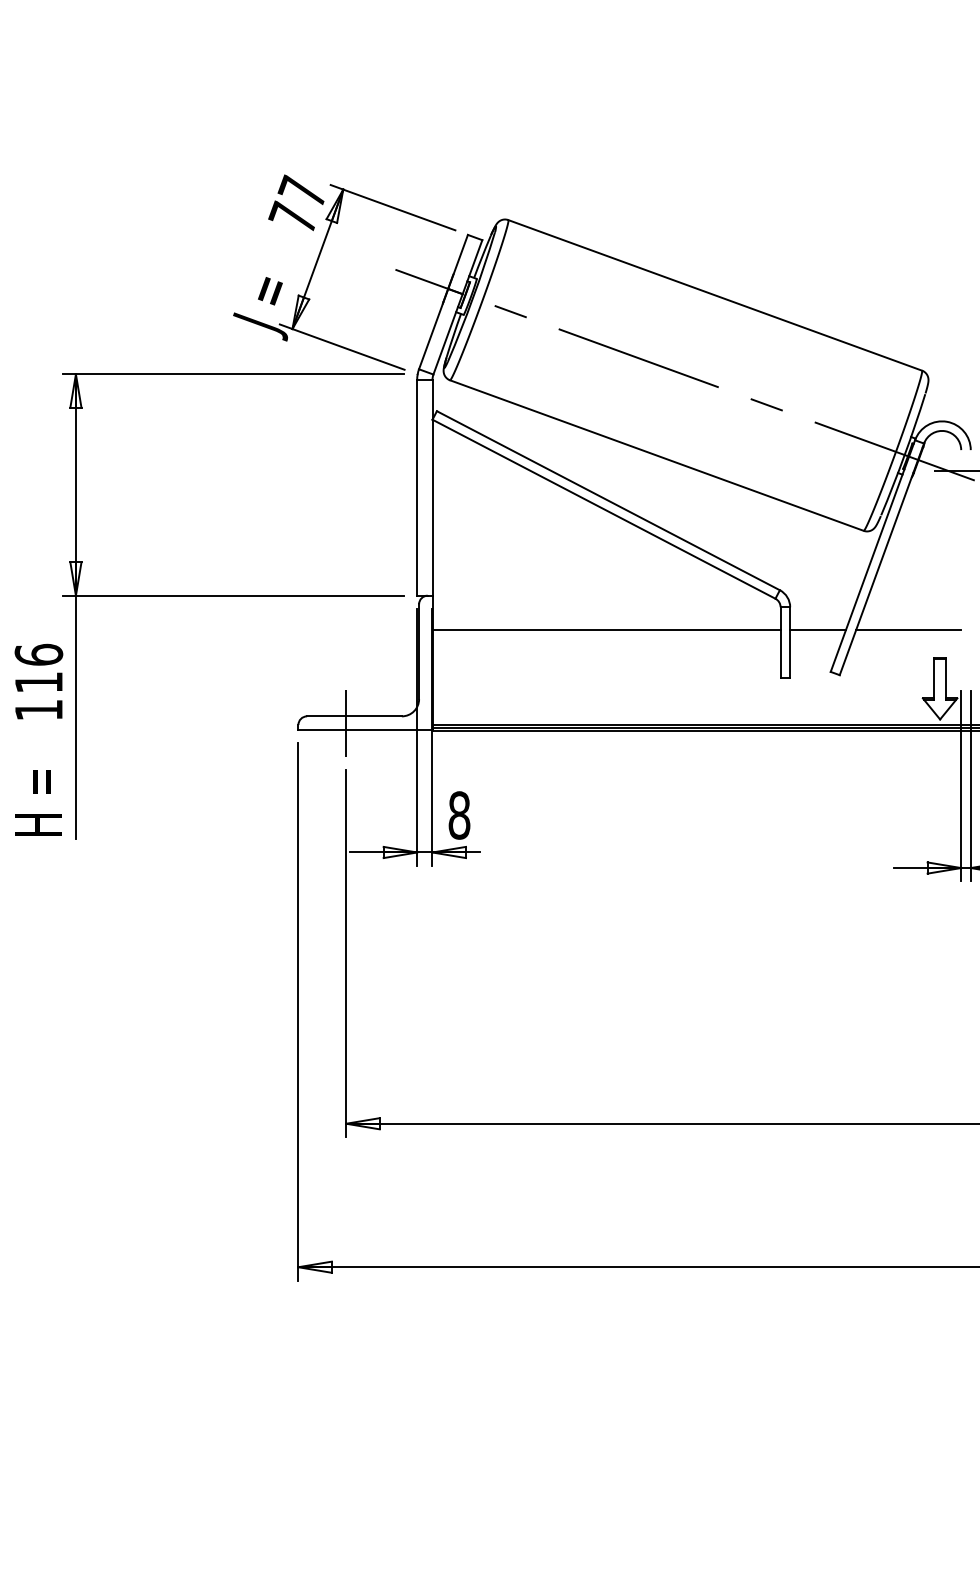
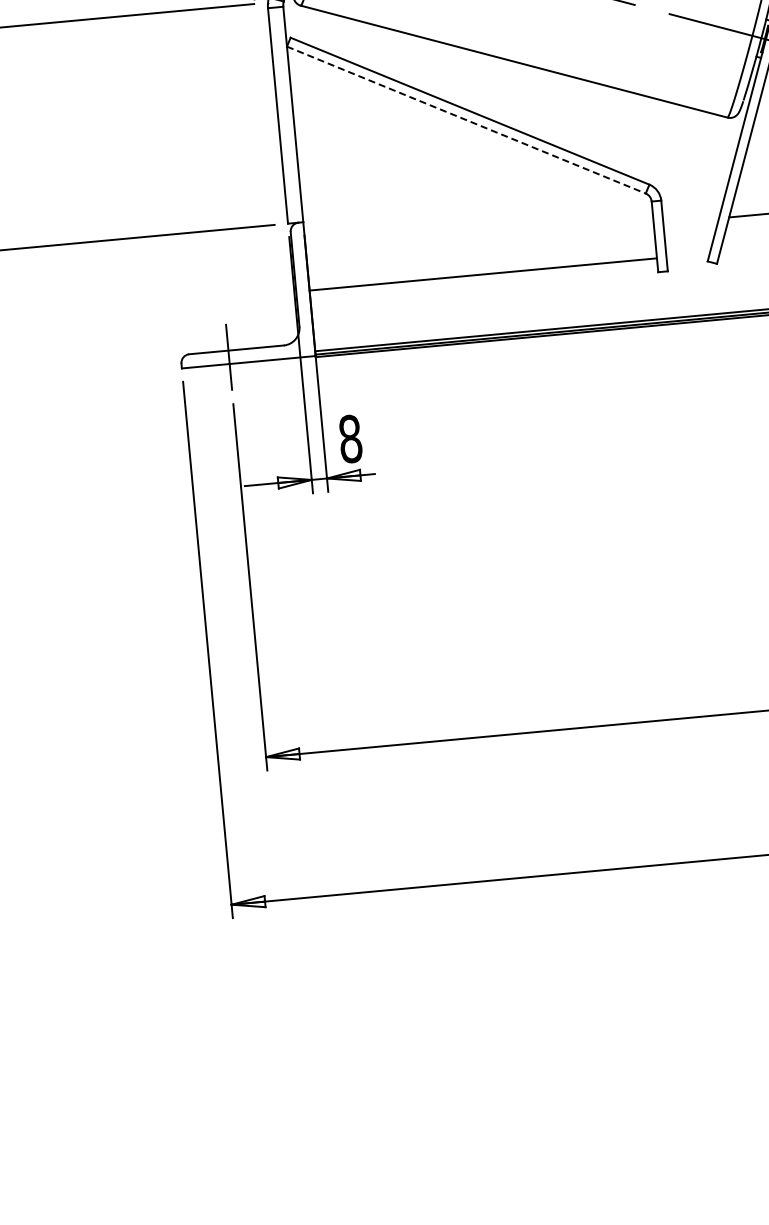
line: (604, 509) -> (466, 120), solid -> dashed
line: (606, 630) -> (483, 274), moved
line: (817, 630) -> (690, 221), removed

